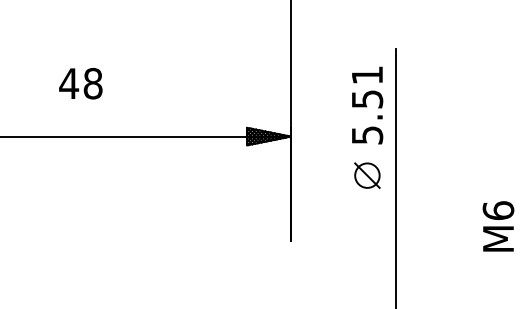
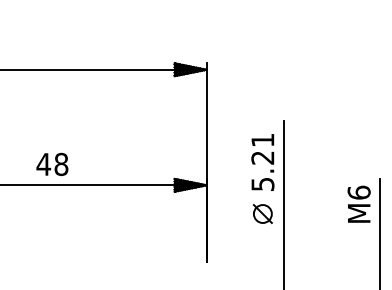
text: (80, 82) -> (52, 163), moved
text: (366, 98) -> (262, 157), 5.51 -> 5.21
text: (497, 225) -> (358, 203), moved

